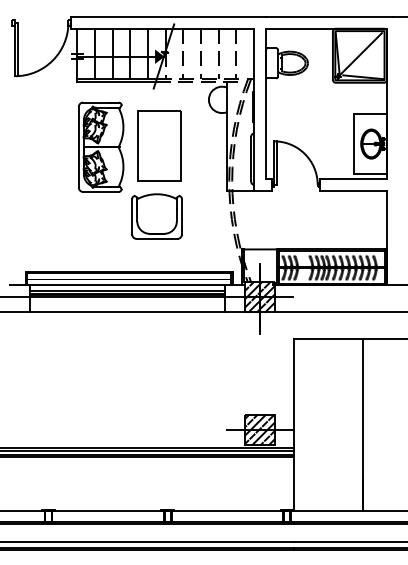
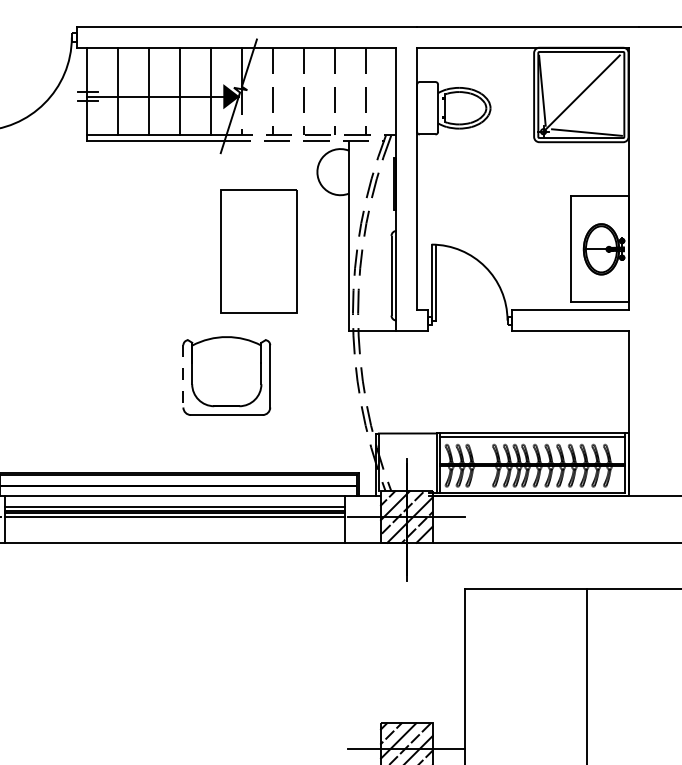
part: (159, 145) -> (259, 250), moved
part: (101, 146) -> (129, 253), removed
line: (132, 216) -> (183, 375), solid -> dashed

